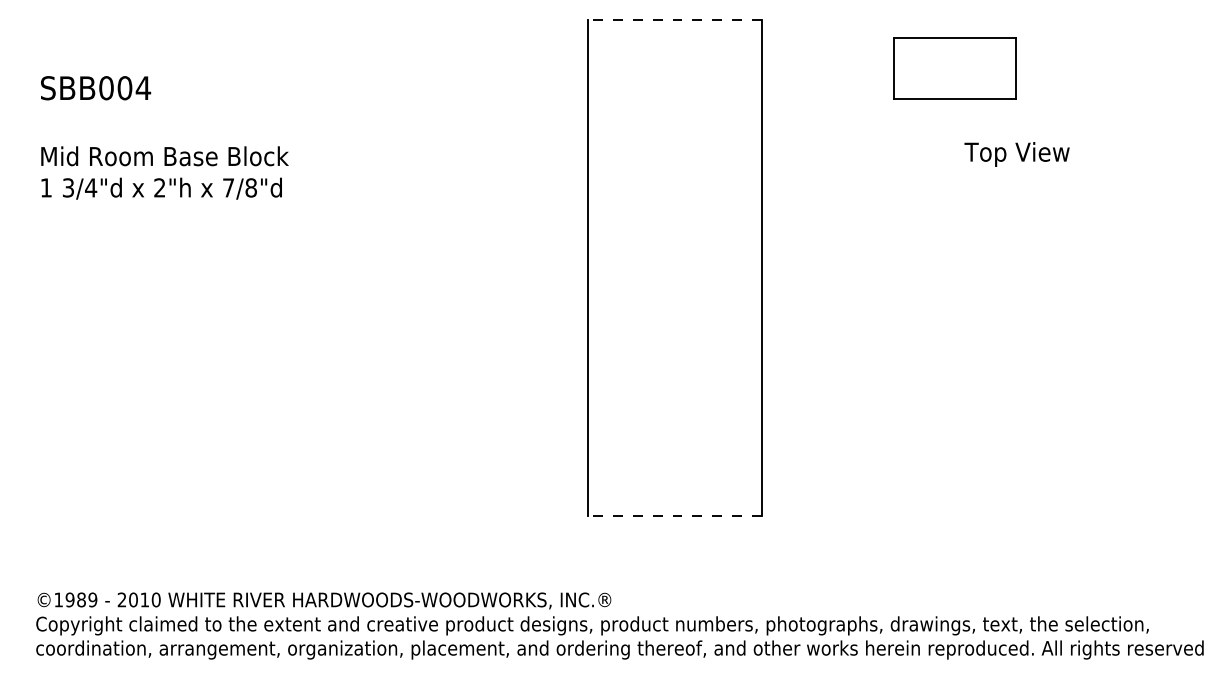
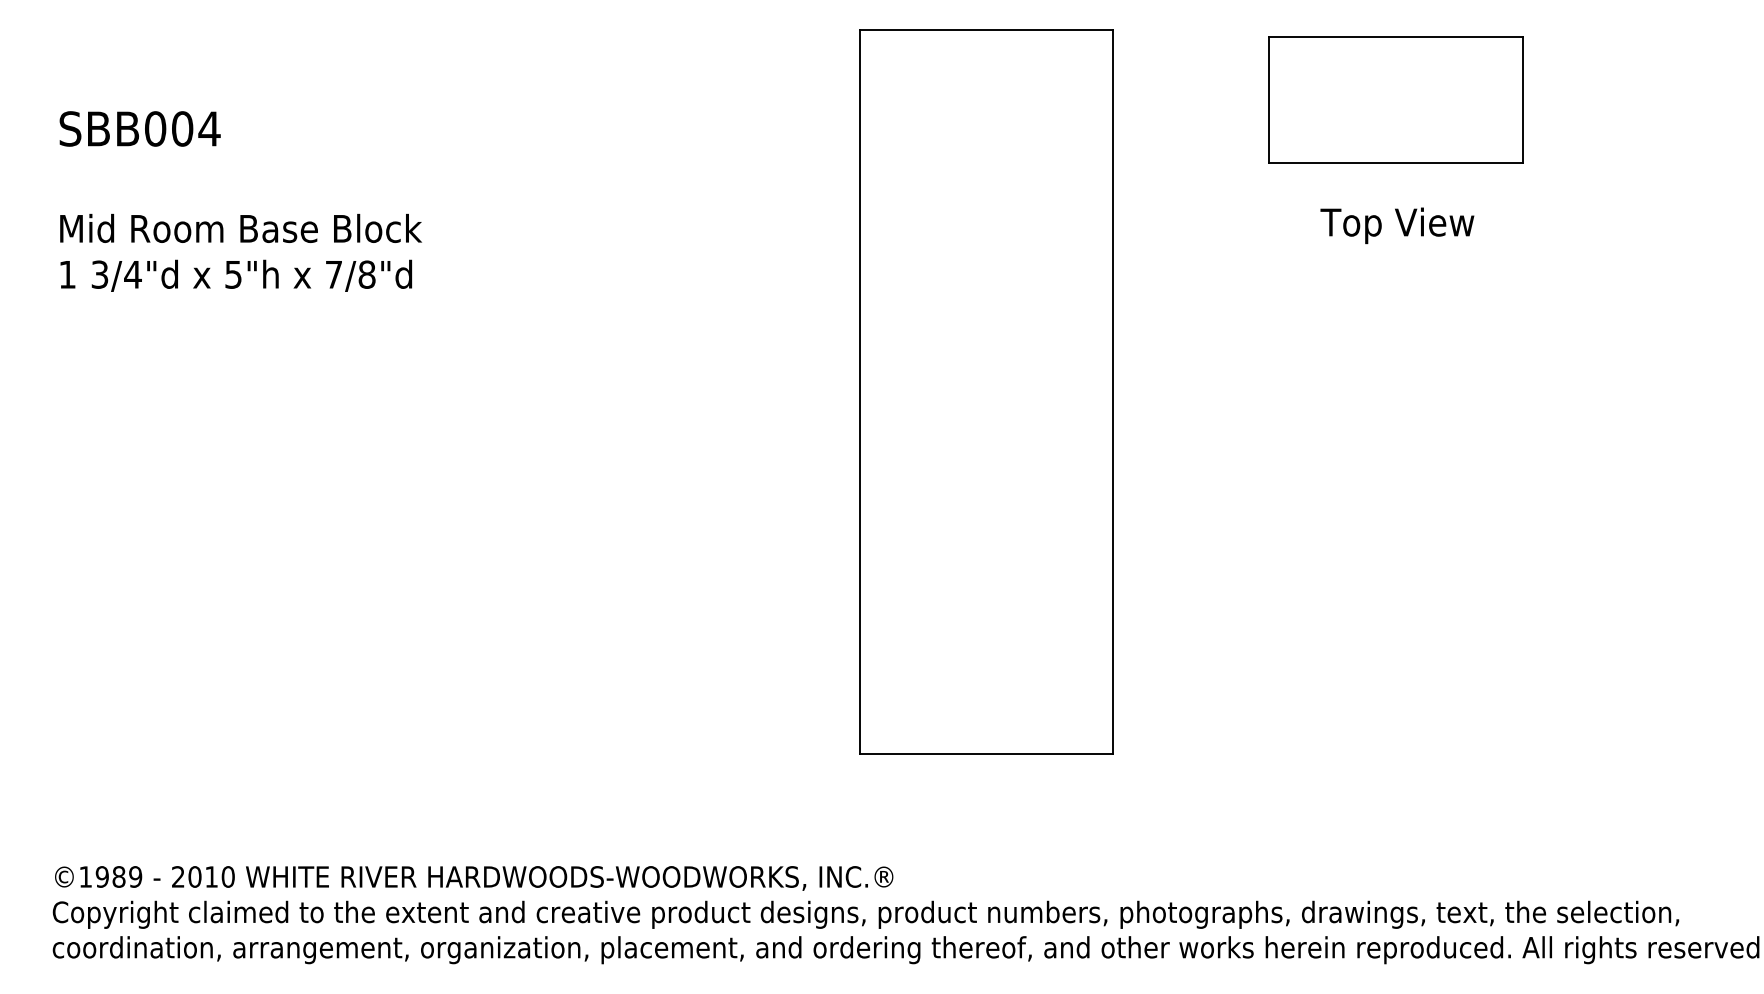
line: (675, 20) -> (987, 29), dashed -> solid
part: (954, 68) -> (1395, 100), size x1.43
text: (1016, 154) -> (1396, 225), moved
text: (159, 187) -> (233, 274), 2"h -> 5"h
line: (675, 516) -> (987, 754), dashed -> solid

